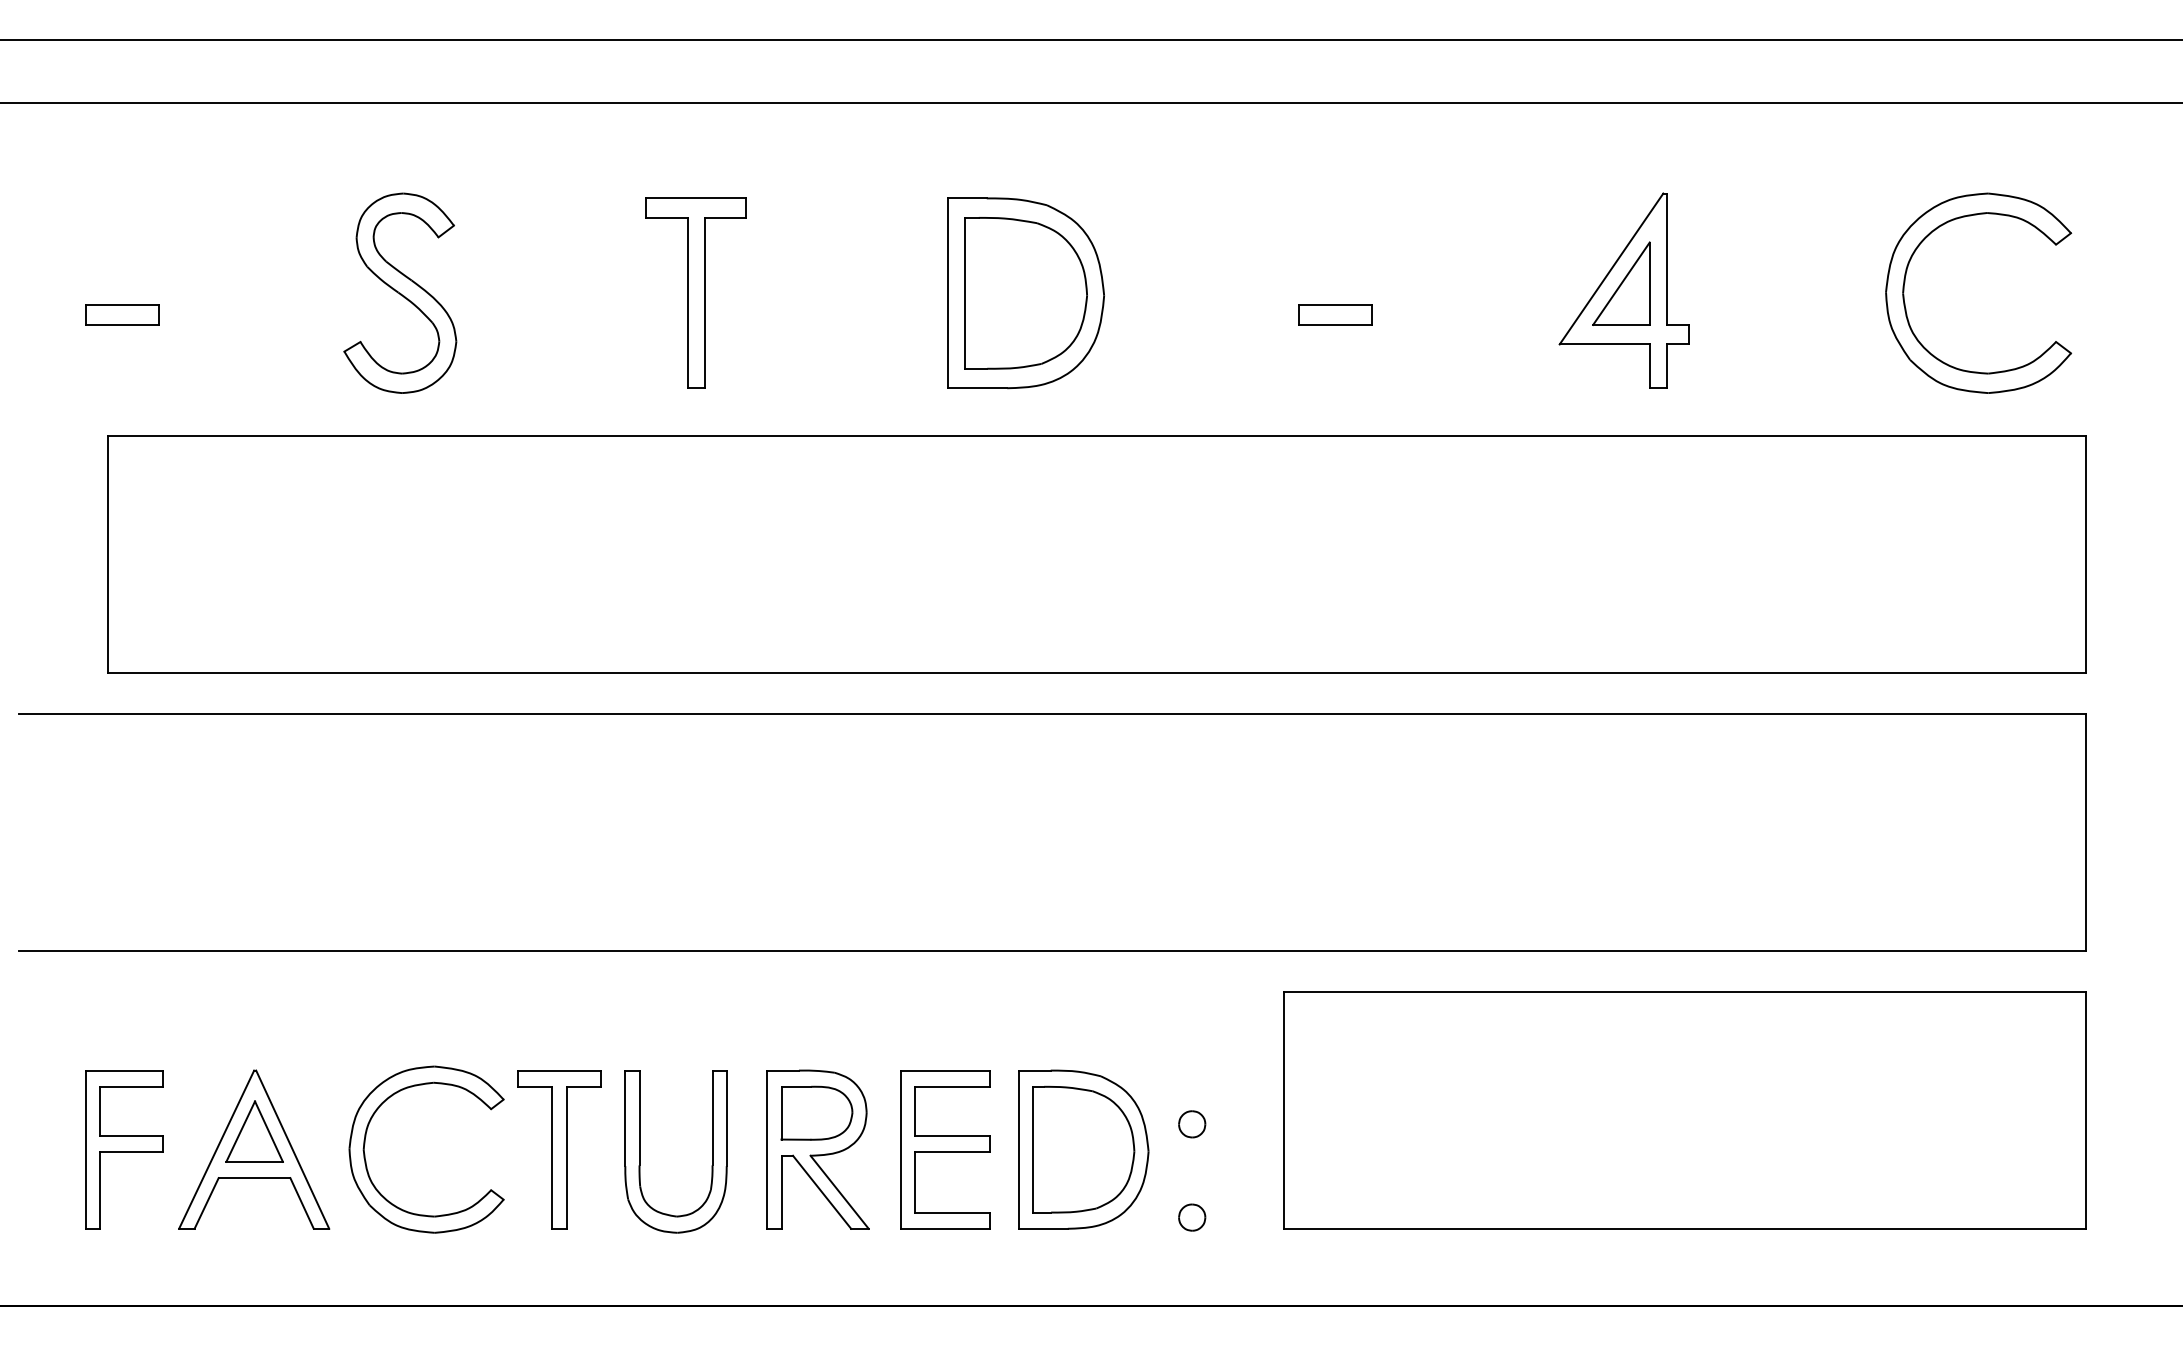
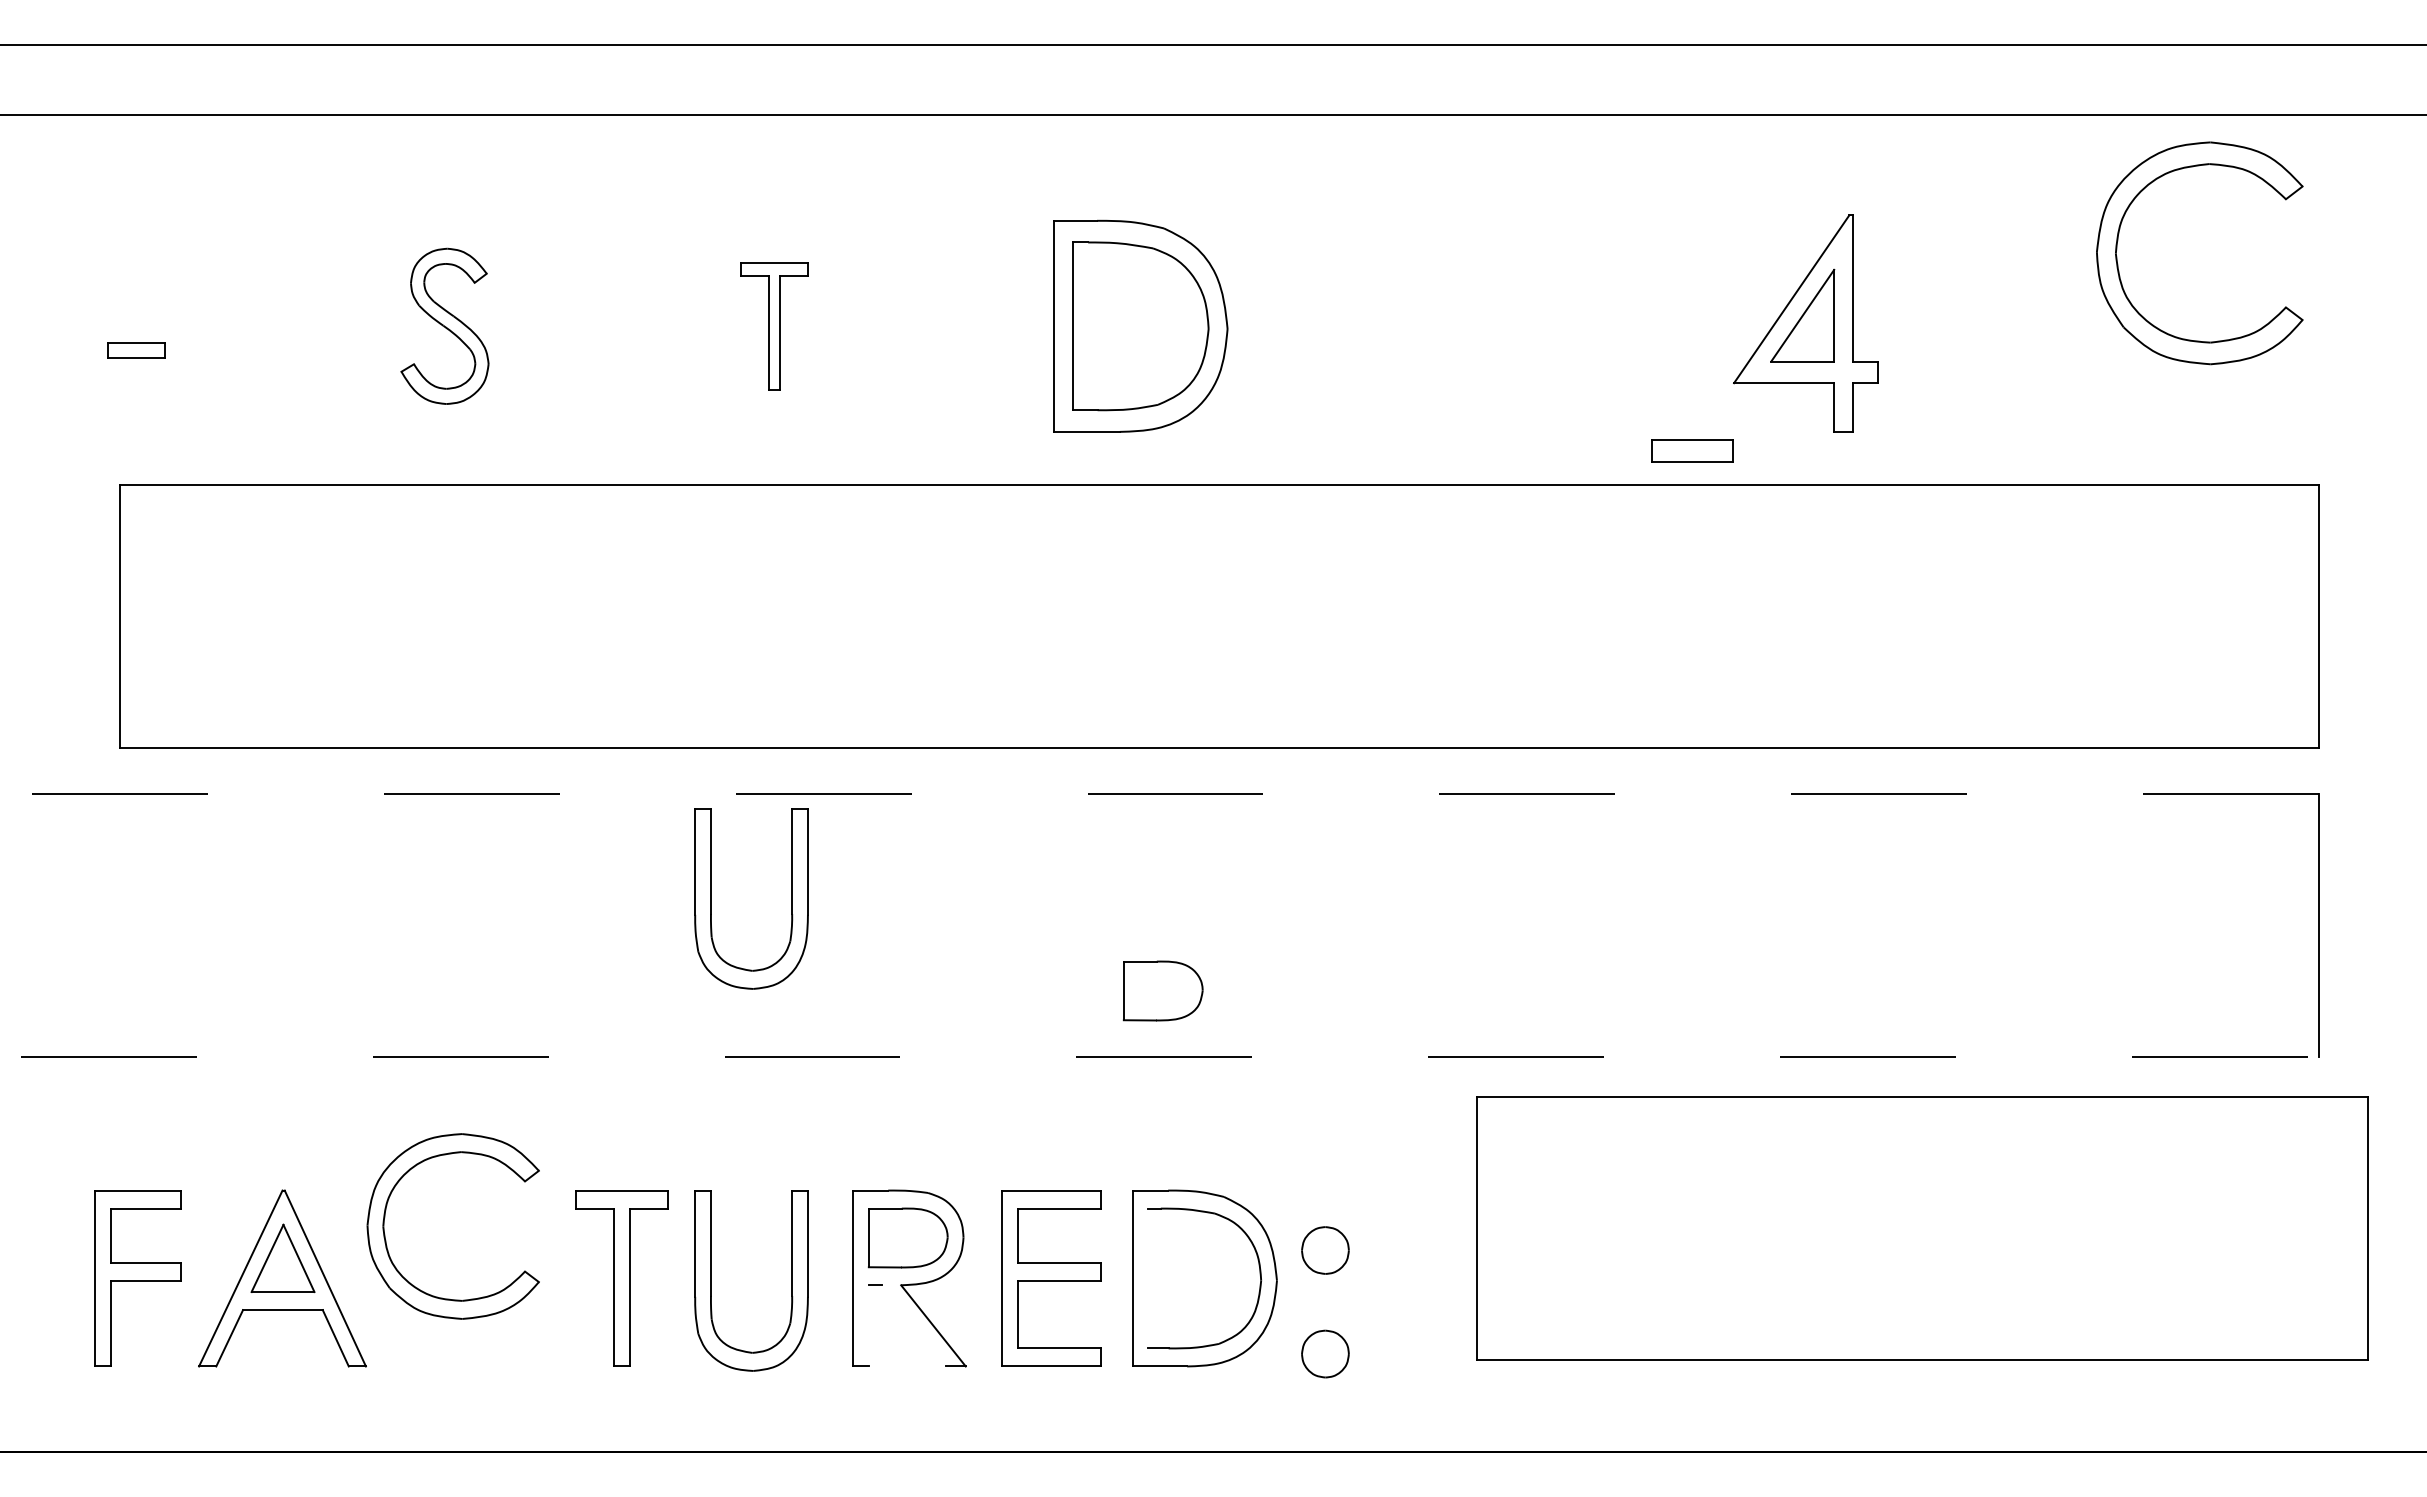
part: (399, 293) -> (444, 326), size x0.7
part: (696, 293) -> (774, 326), size x0.6
part: (1905, 303) -> (2118, 264), moved
part: (122, 315) -> (136, 350), size x0.7
part: (1335, 315) -> (1692, 450), moved
line: (1051, 713) -> (1169, 793), solid -> dashed
part: (640, 807) -> (711, 898), added
part: (1045, 890) -> (1162, 990), added
line: (1051, 950) -> (1169, 1057), solid -> dashed
part: (1685, 1110) -> (1922, 1228), moved
part: (1192, 1123) -> (1325, 1249), size x1.6
line: (1033, 1149) -> (1148, 1278), removed
part: (366, 1162) -> (386, 1240), moved
line: (781, 1191) -> (868, 1325), removed
line: (821, 1191) -> (913, 1325), removed
part: (1192, 1217) -> (1325, 1353), size x1.6

